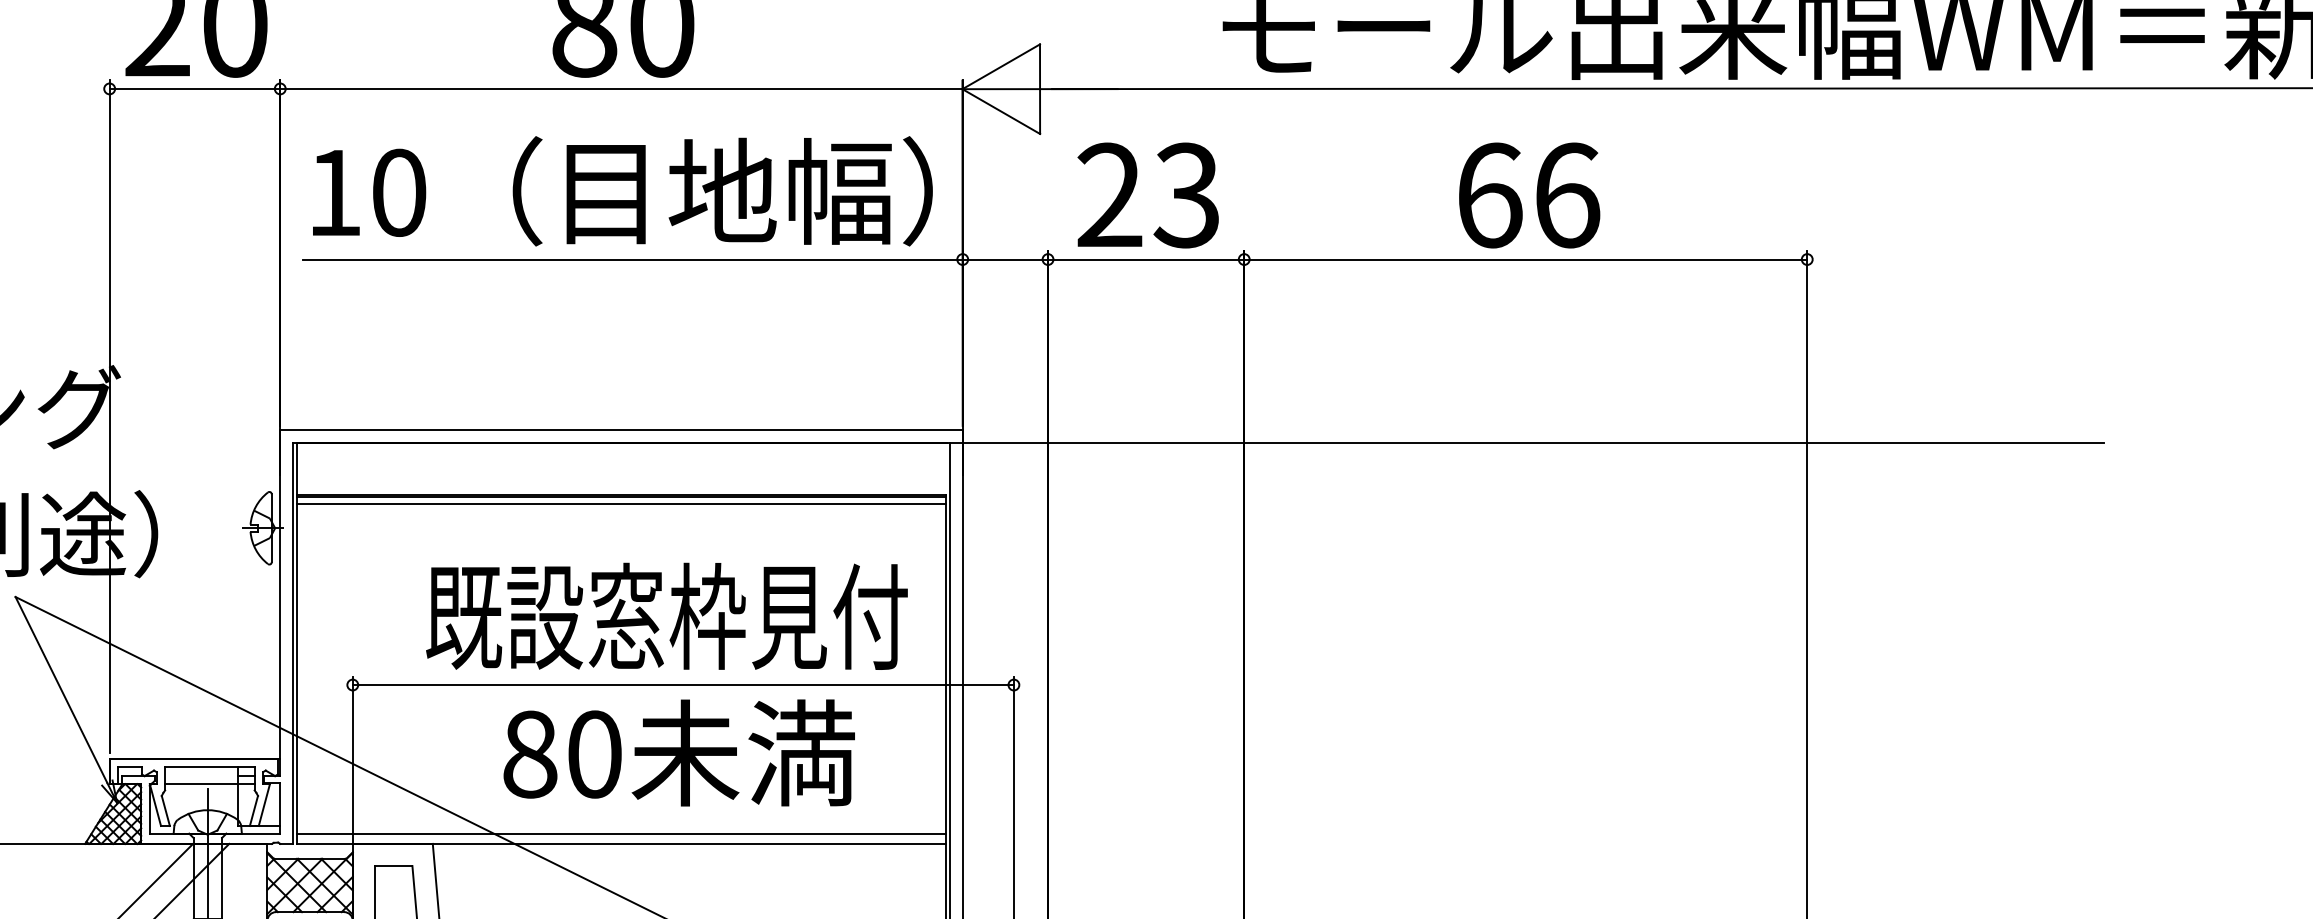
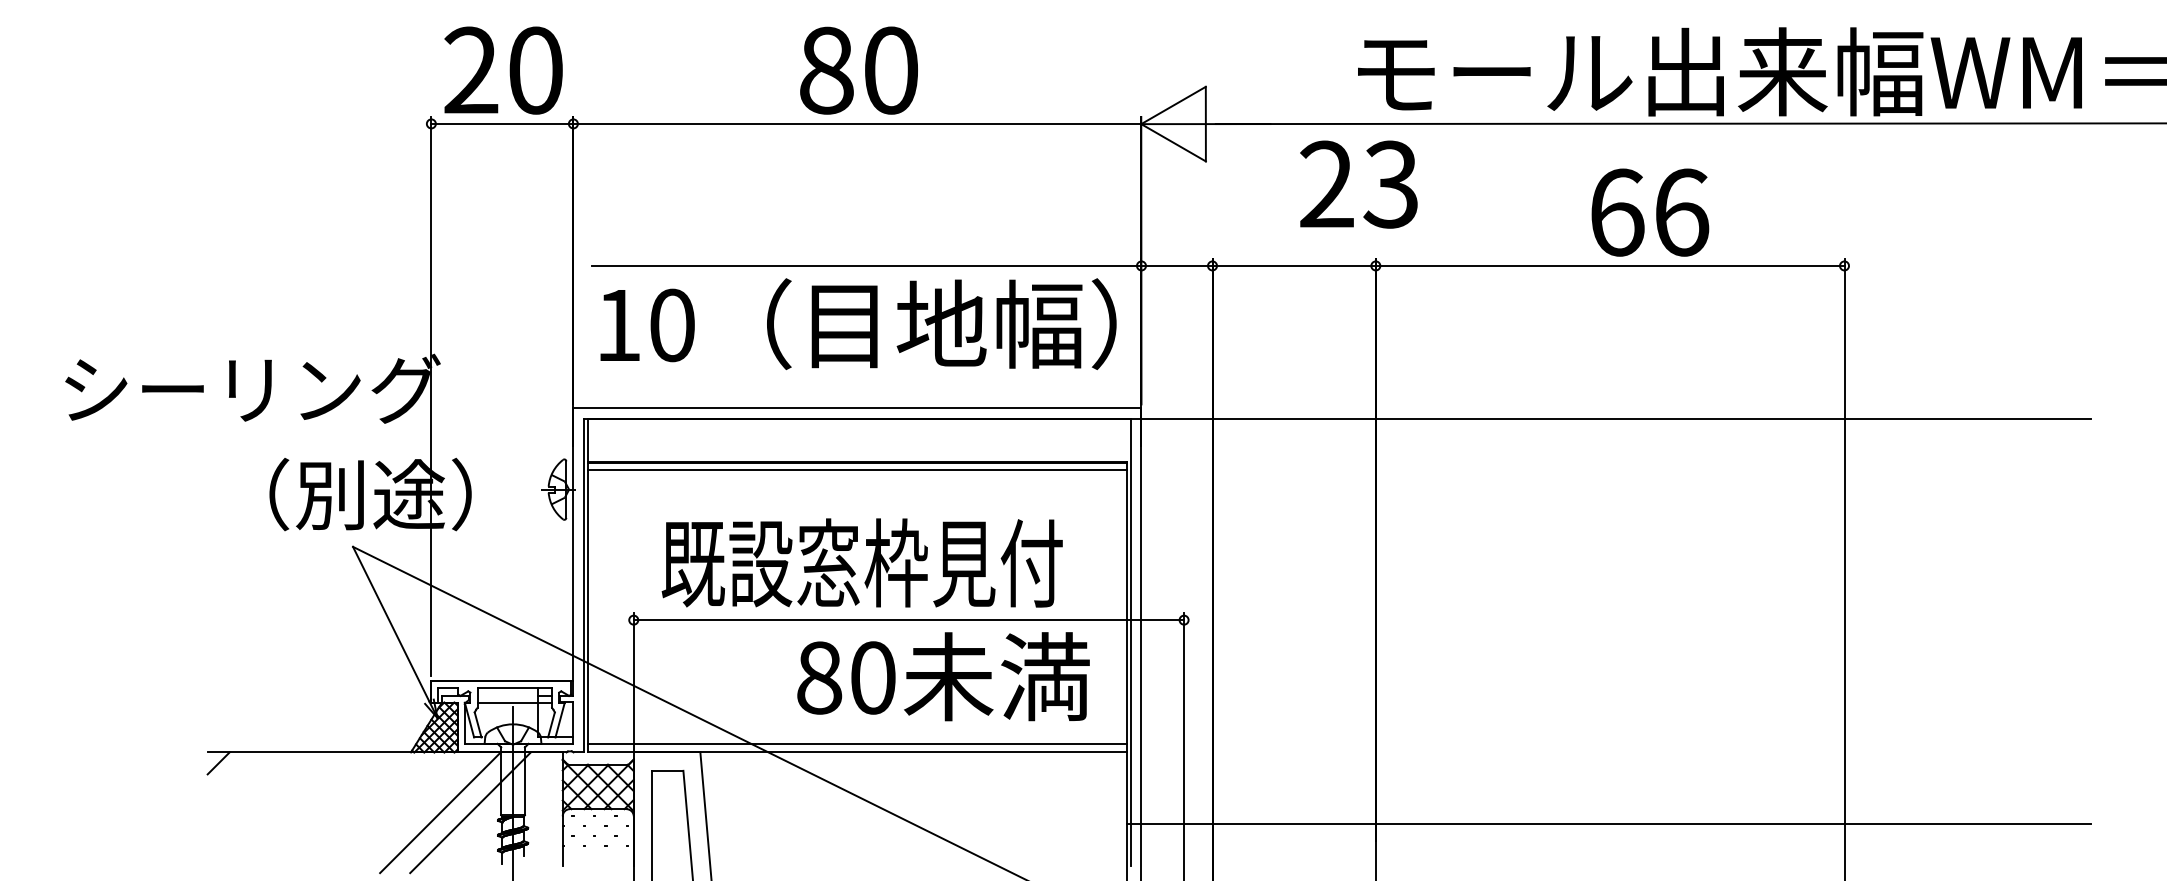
text: (622, 191) -> (858, 324), moved
text: (1147, 195) -> (1358, 184), moved
text: (1529, 195) -> (1650, 212), moved
text: (666, 615) -> (861, 562), moved
text: (679, 752) -> (943, 676), moved

